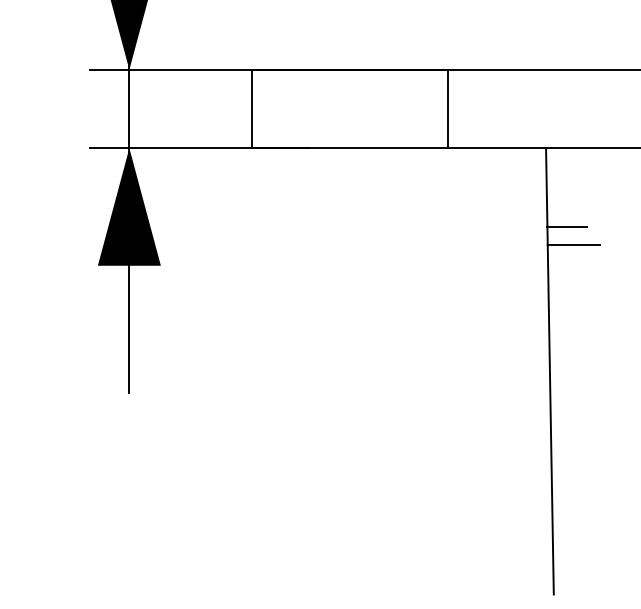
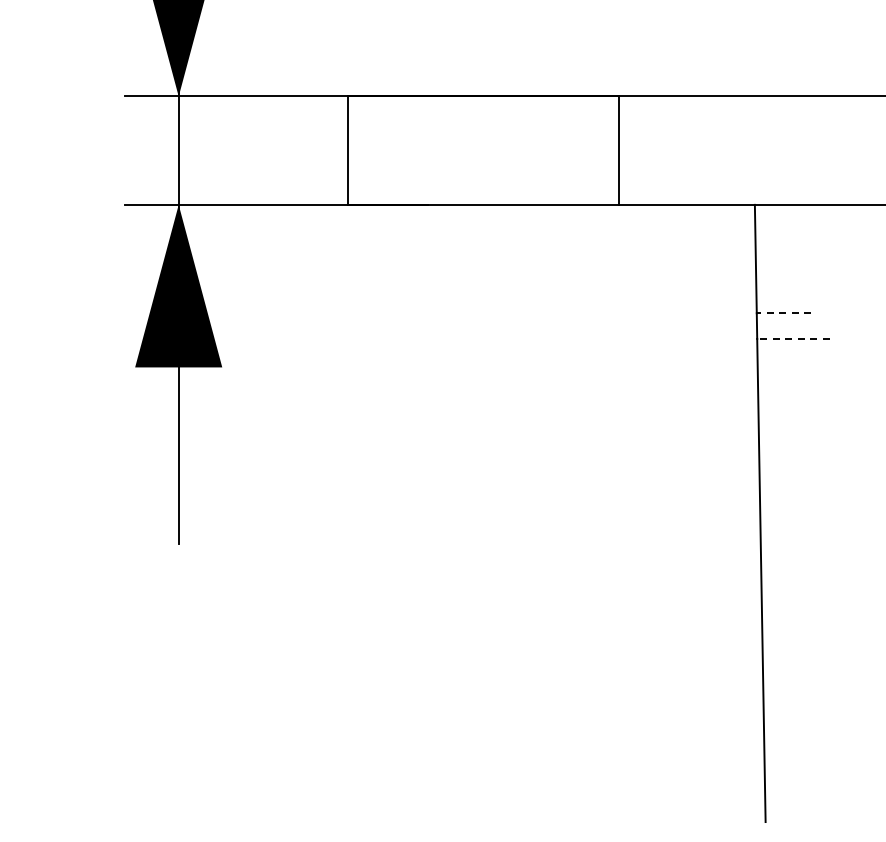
line: (566, 226) -> (783, 313), solid -> dashed
line: (573, 244) -> (792, 338), solid -> dashed

